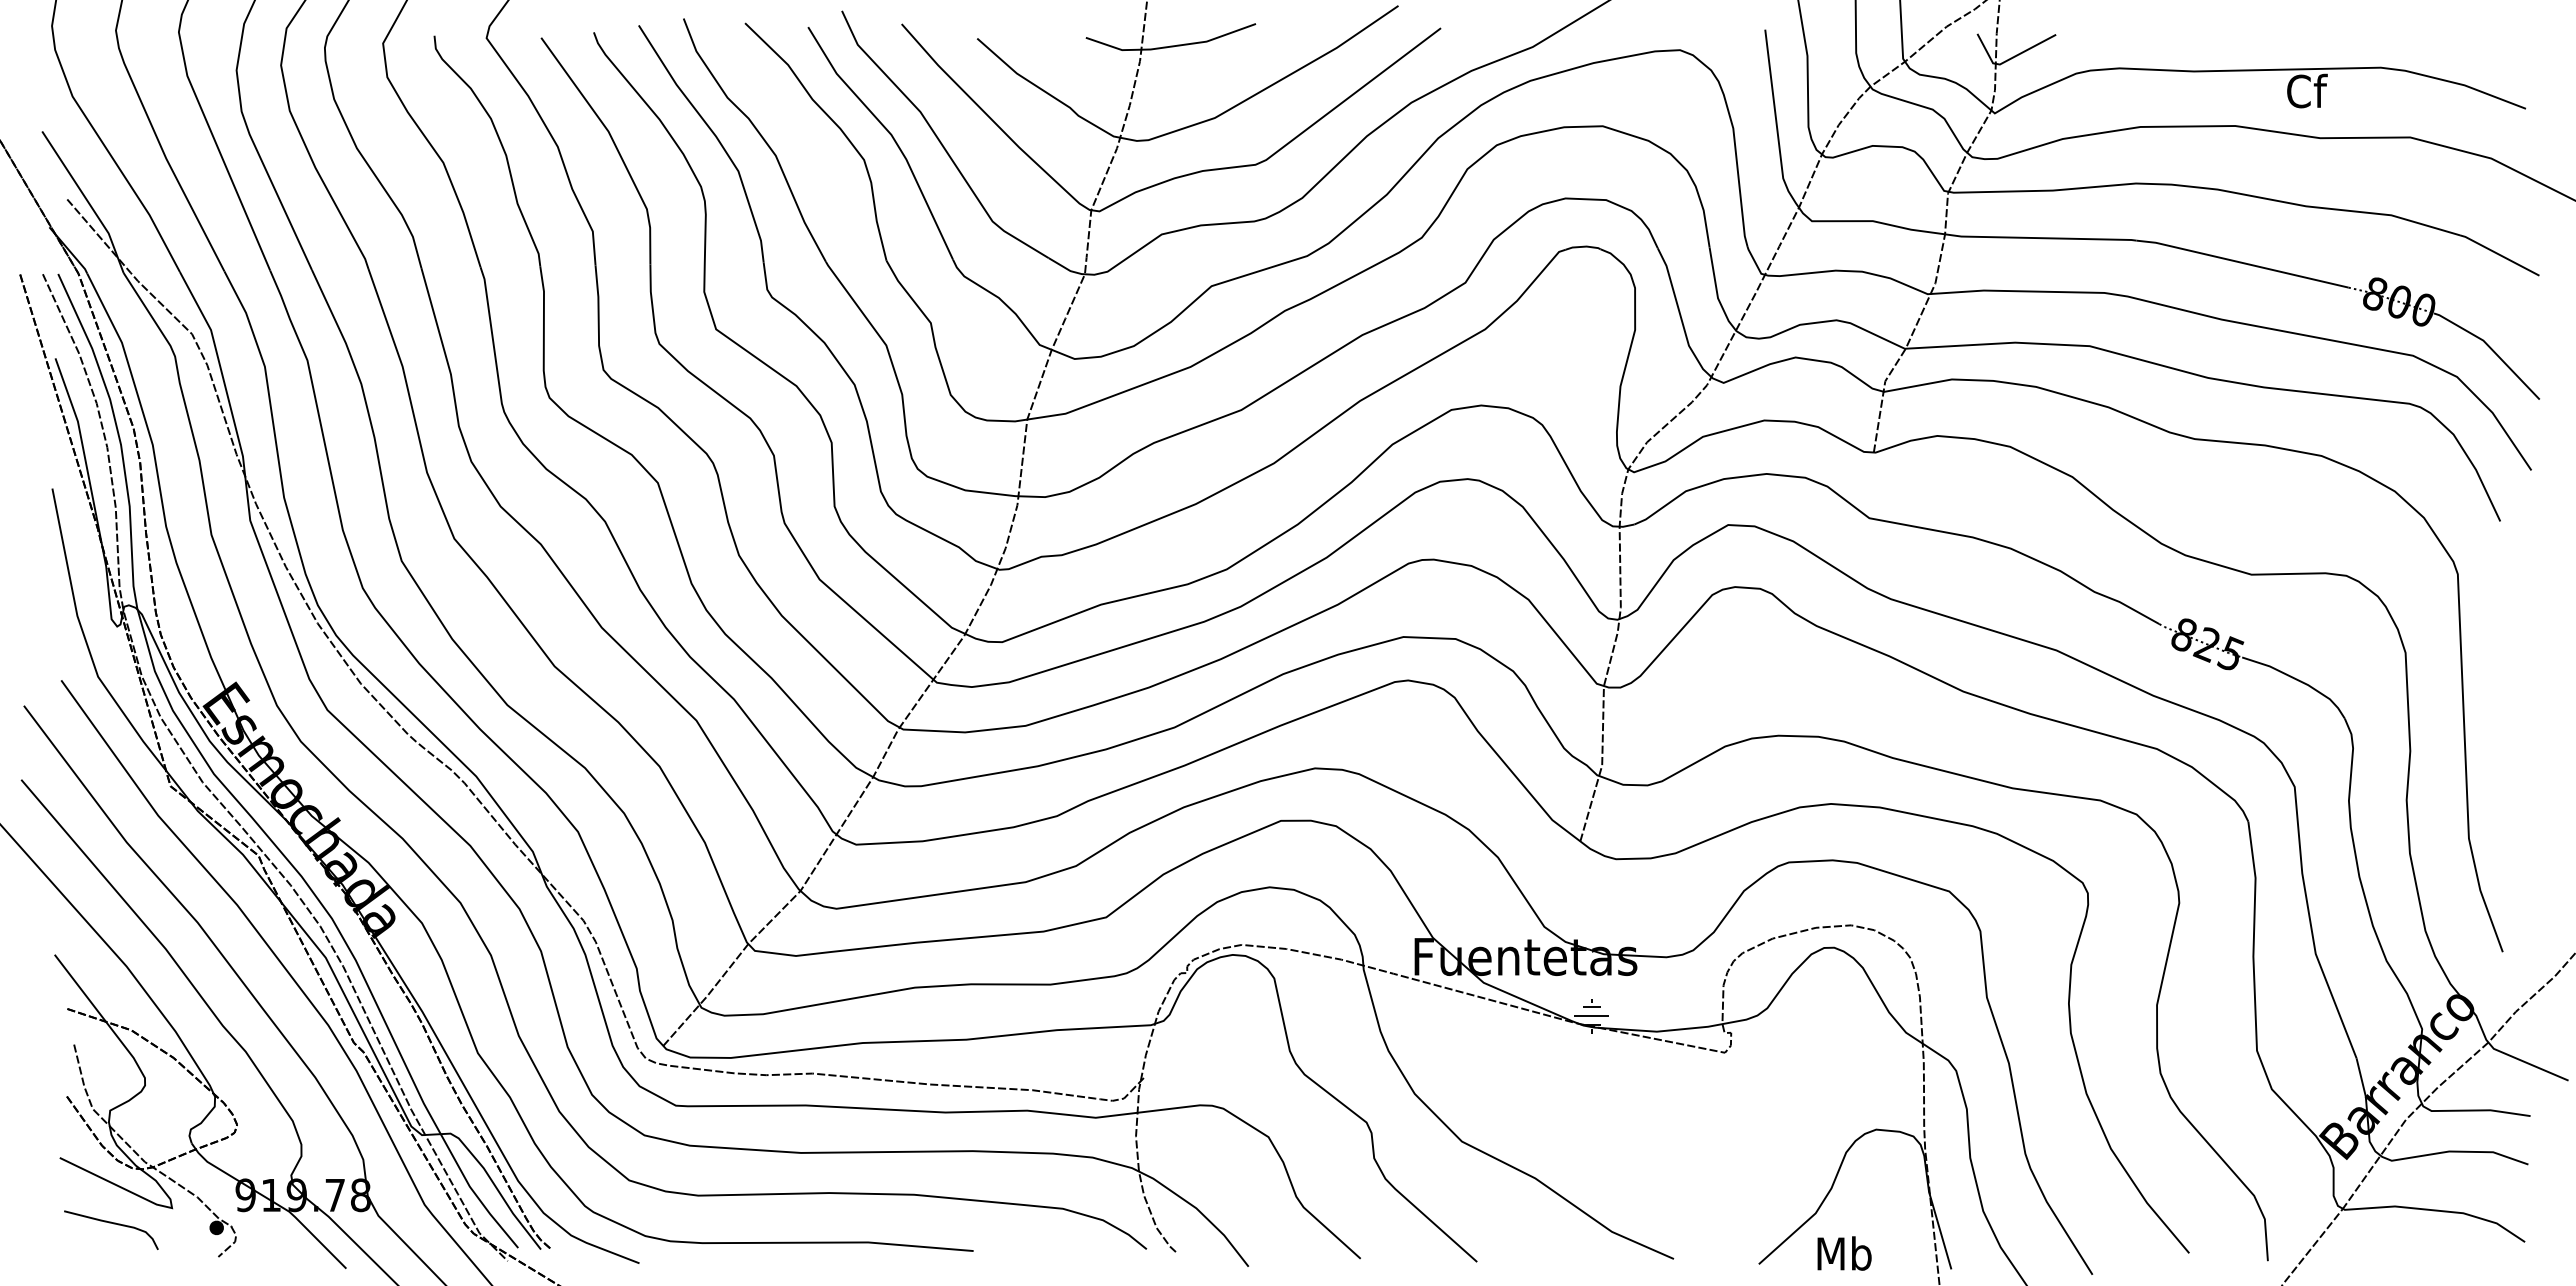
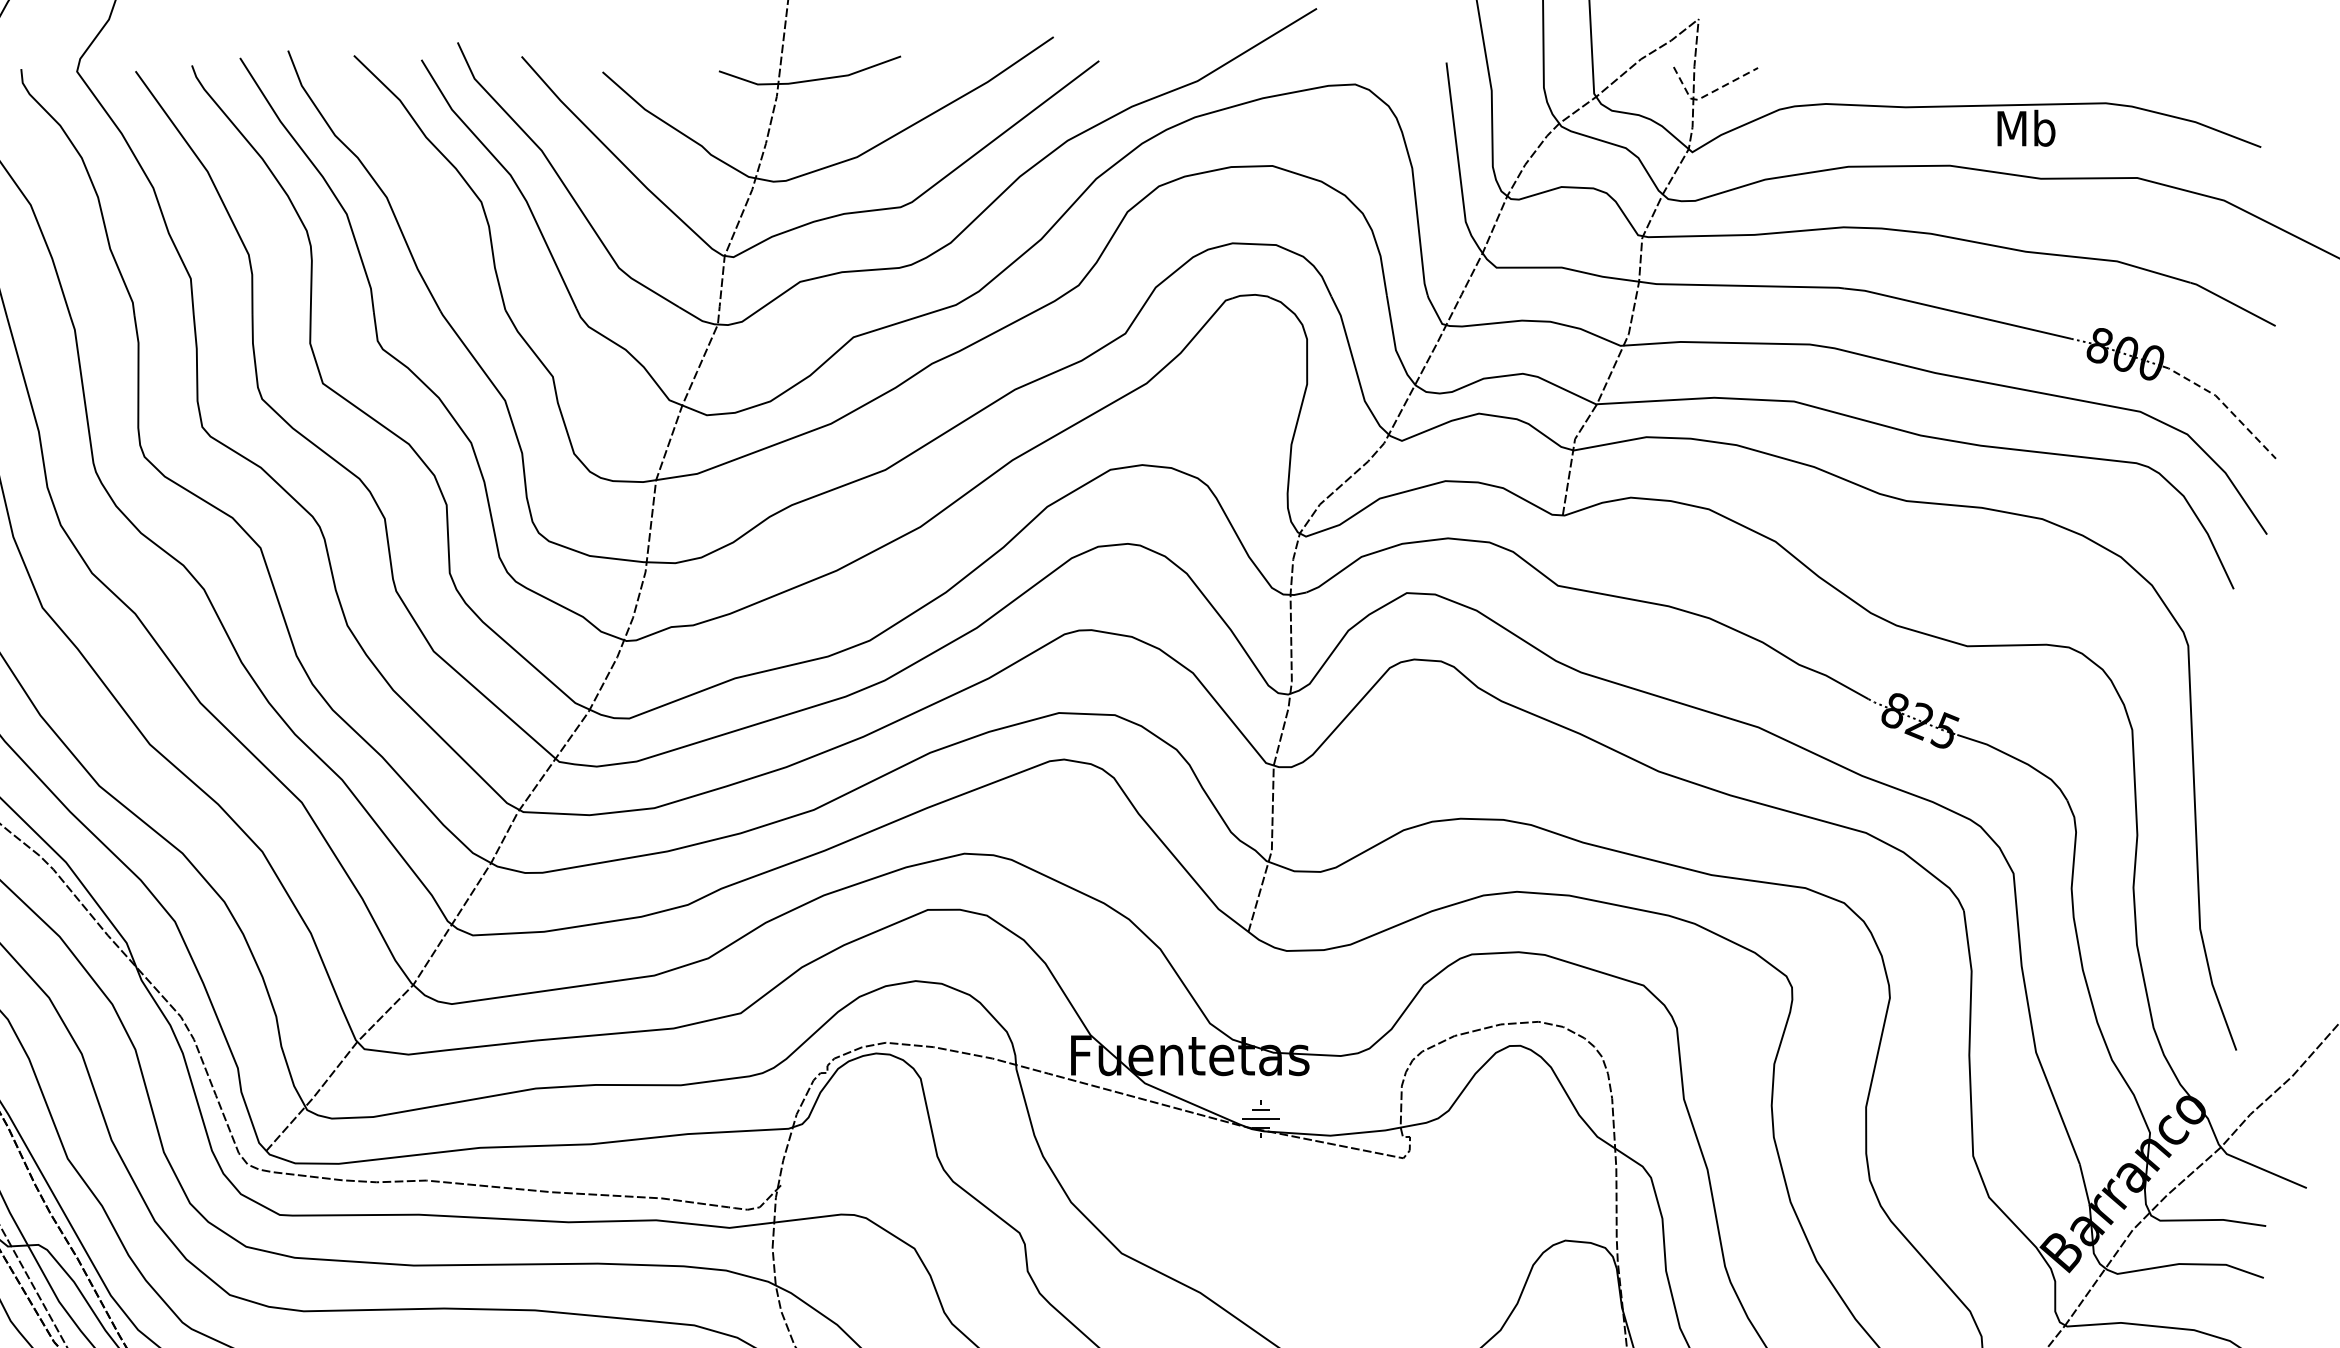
line: (2009, 59) -> (1708, 94), solid -> dashed
text: (2306, 90) -> (2026, 127), Cf -> Mb
line: (2491, 349) -> (2224, 405), solid -> dashed

